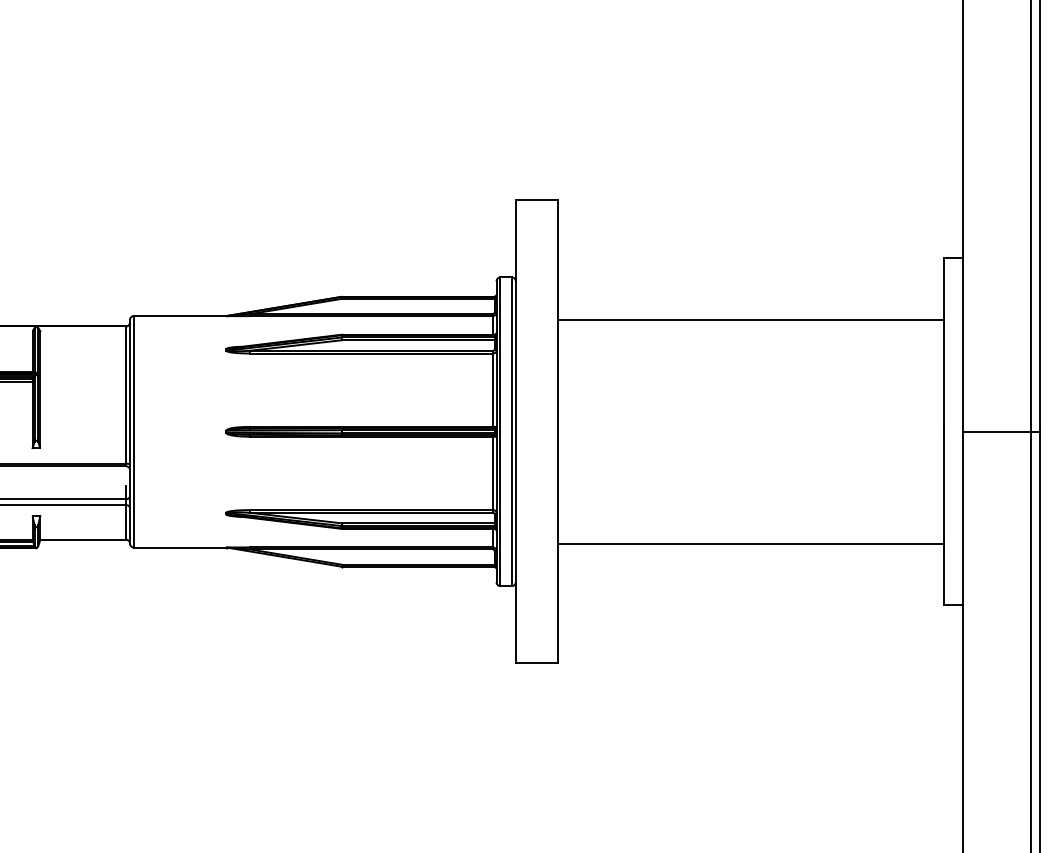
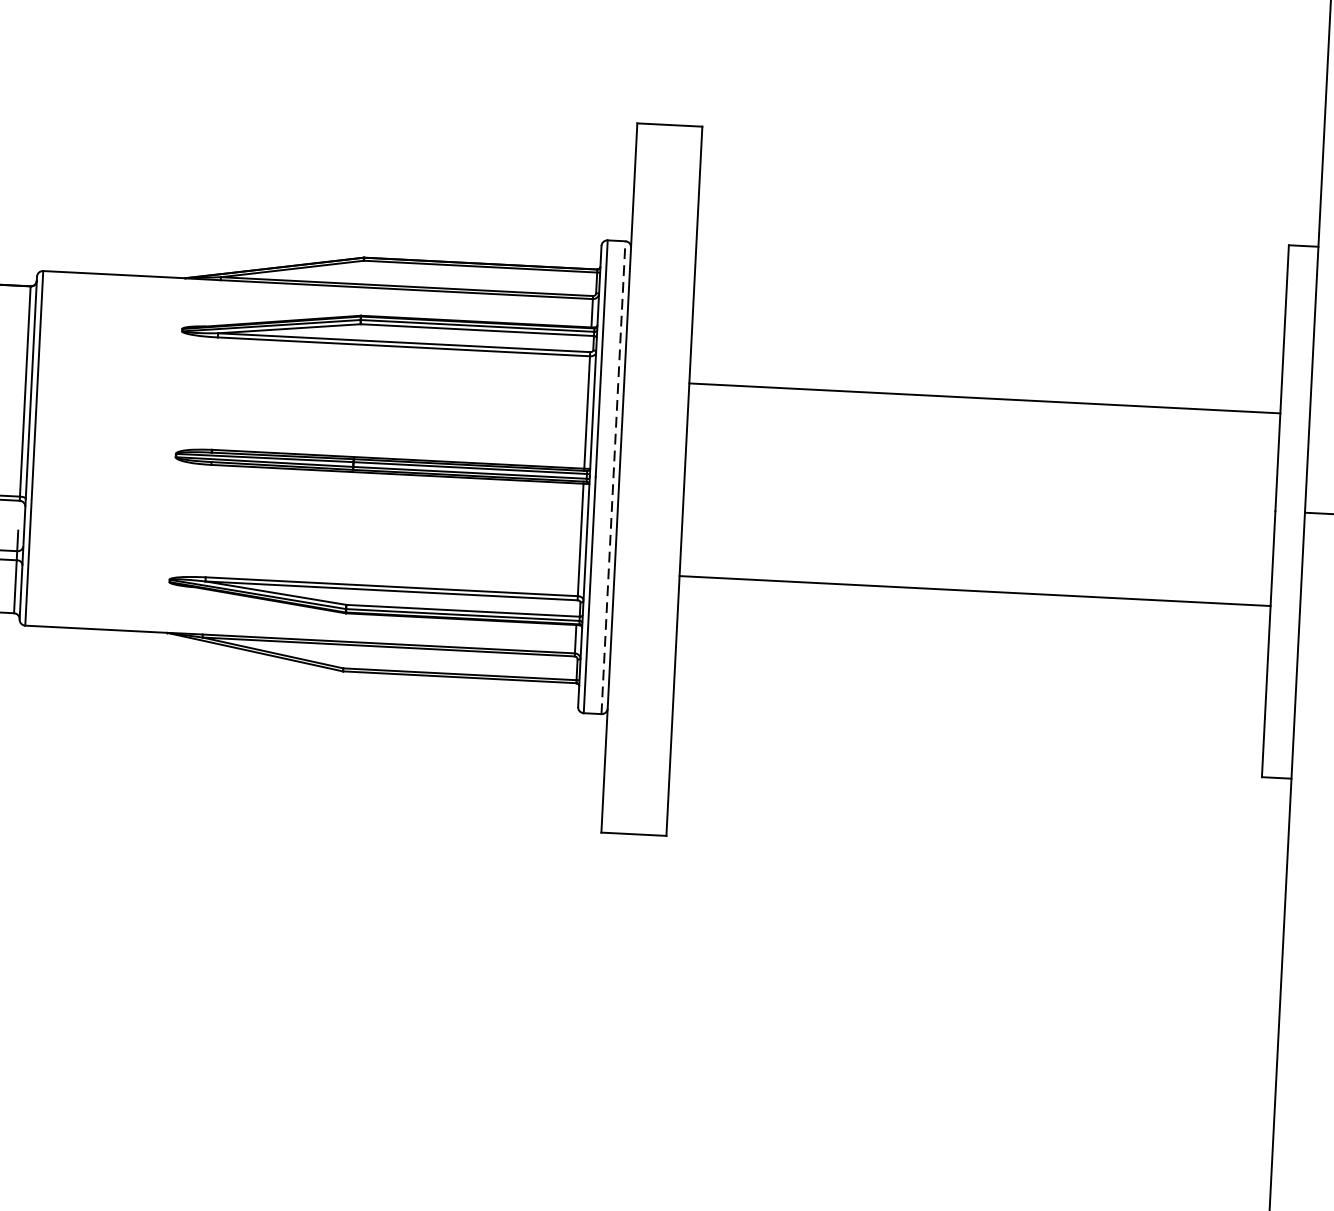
line: (751, 319) -> (985, 397), moved
line: (511, 431) -> (612, 477), solid -> dashed
line: (751, 543) -> (975, 590), moved

